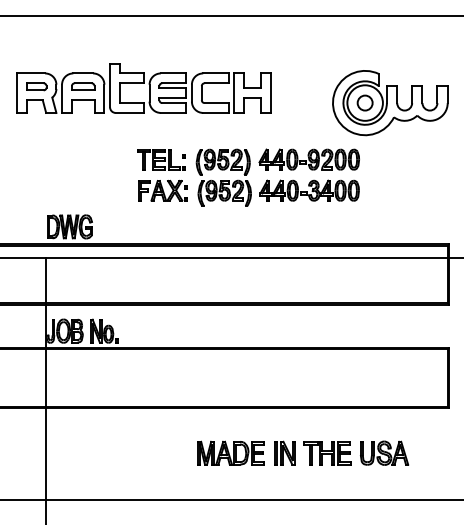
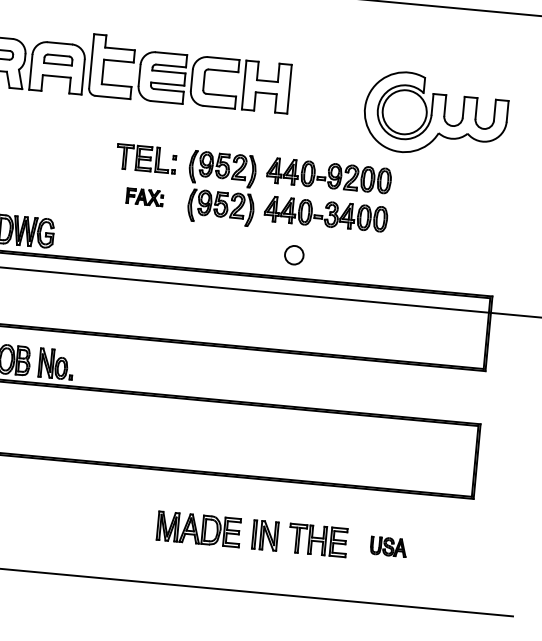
circle: (364, 102) -> (293, 254), moved
part: (162, 190) -> (144, 197), size x0.6
part: (384, 452) -> (388, 546), size x0.6

